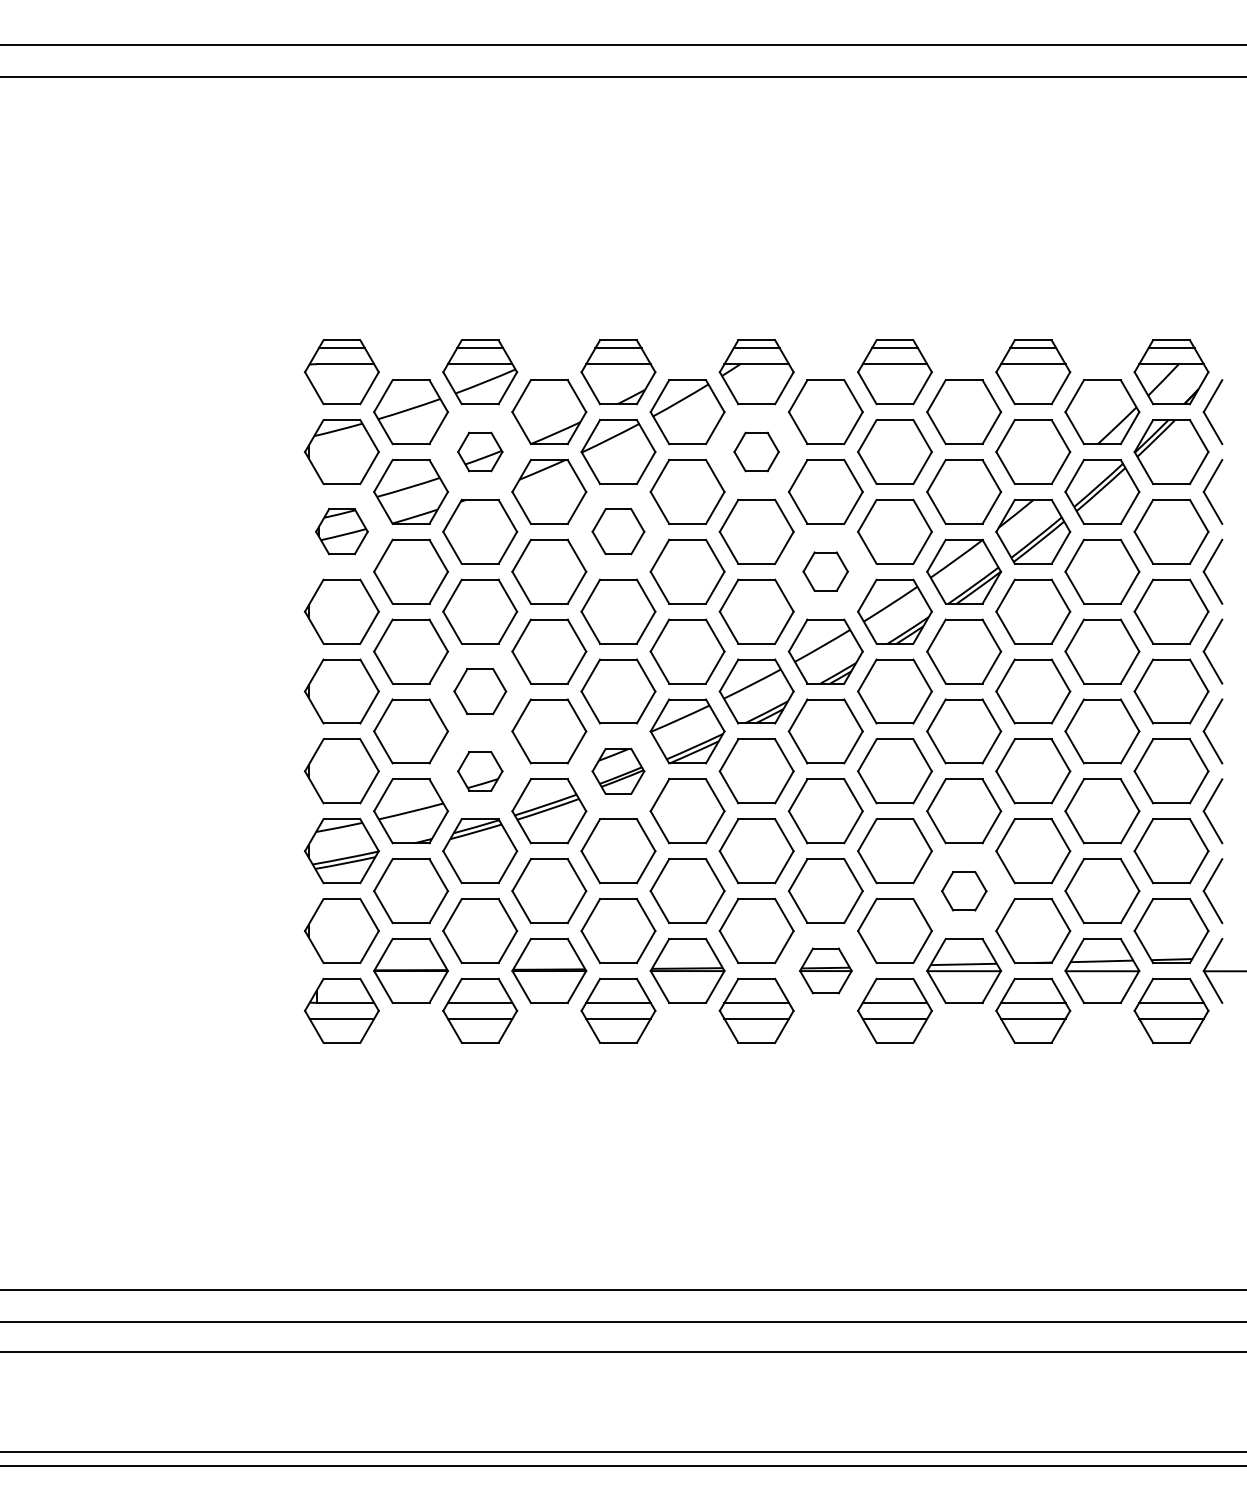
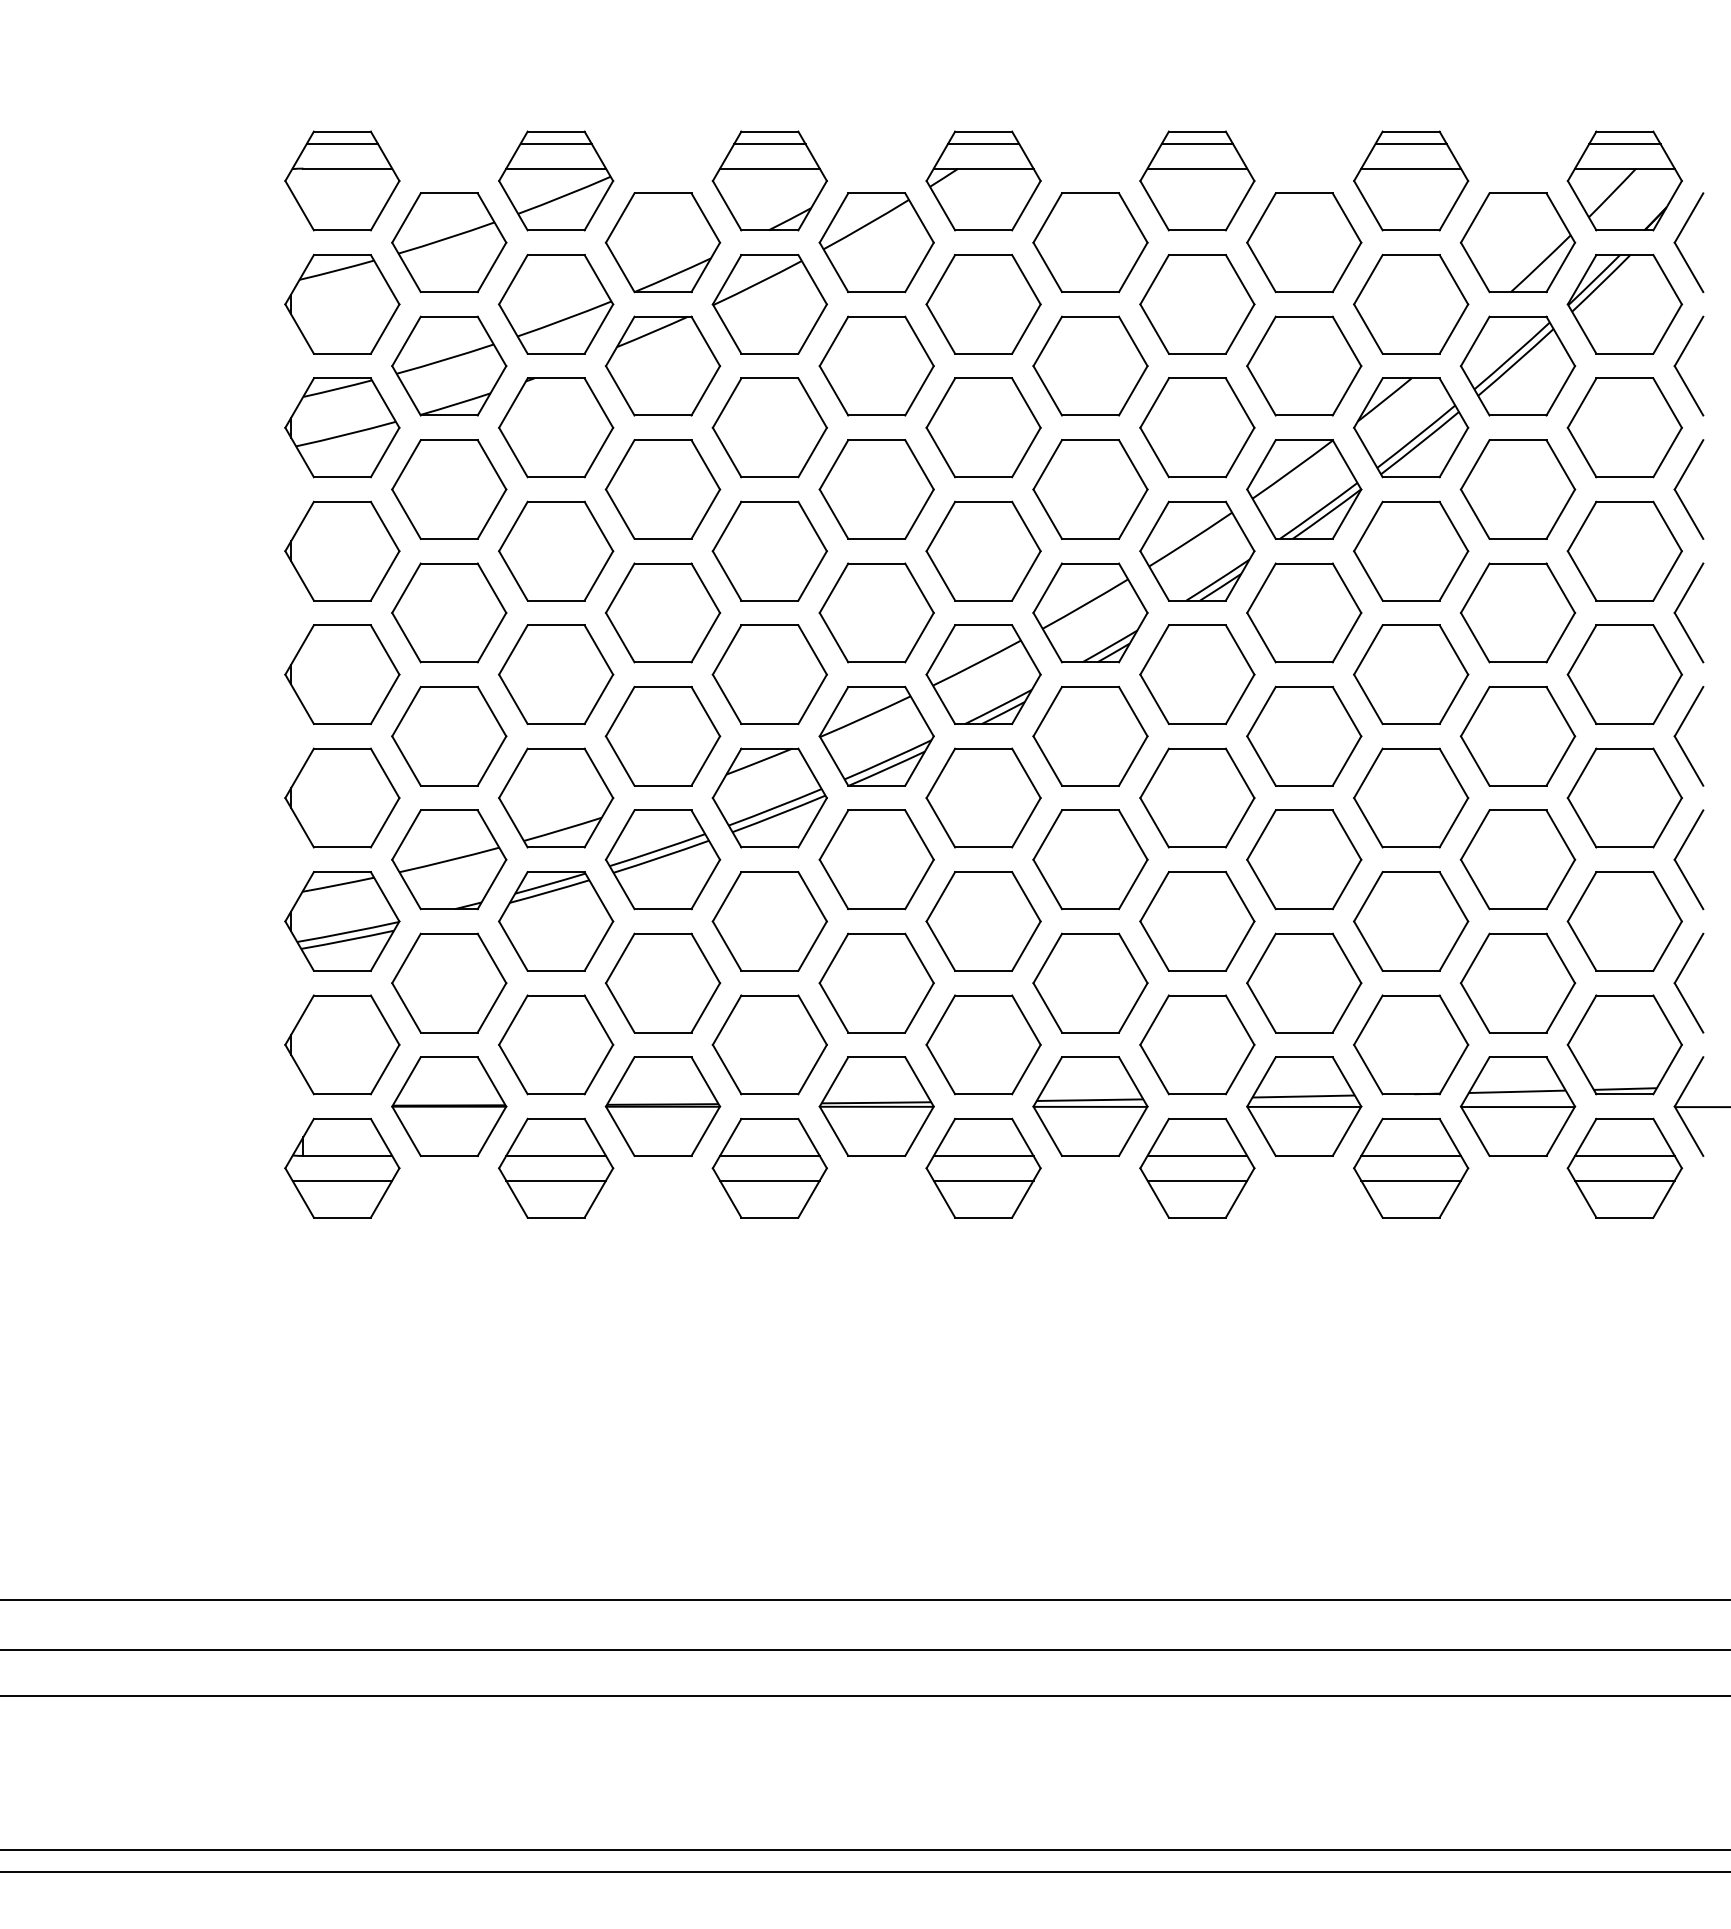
part: (480, 451) -> (556, 303), size x1.67
part: (756, 451) -> (983, 303), size x1.67
part: (341, 531) -> (341, 427), size x1.43
part: (618, 531) -> (769, 427), size x1.43
part: (825, 571) -> (1089, 489), size x1.67
part: (480, 691) -> (556, 674), size x1.43
part: (480, 771) -> (556, 798), size x1.67
part: (618, 771) -> (769, 798), size x1.43
part: (964, 891) -> (1304, 983), size x1.67
part: (825, 970) -> (1089, 1105), size x1.43

